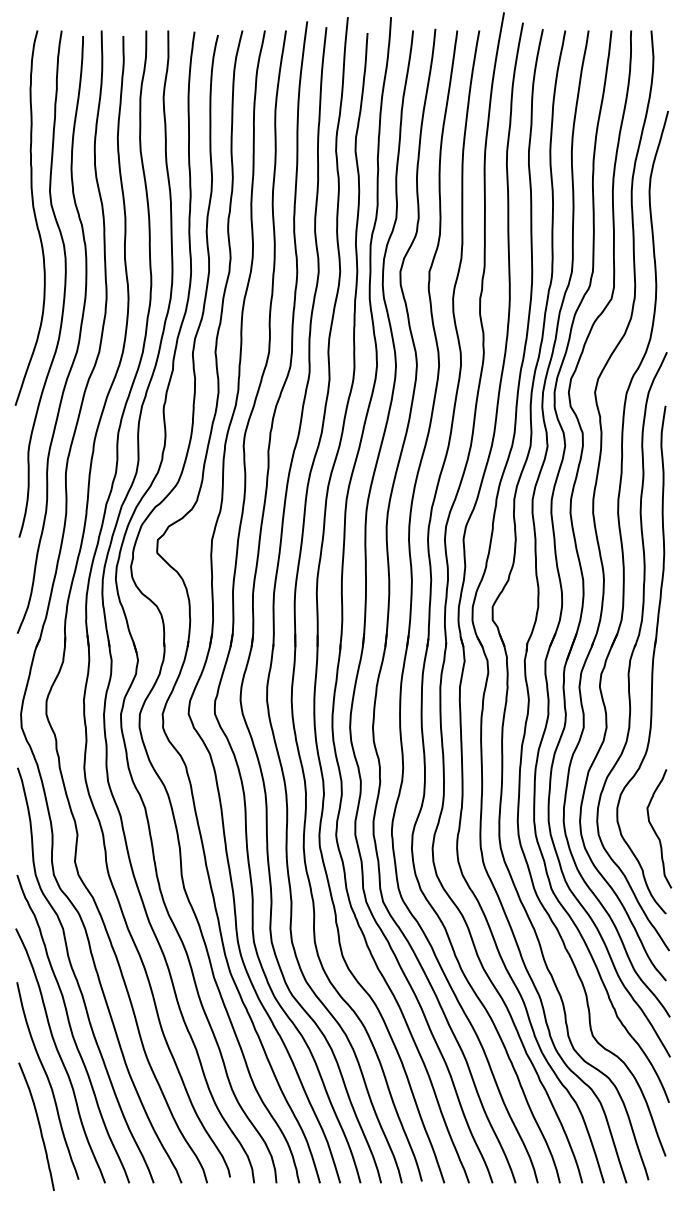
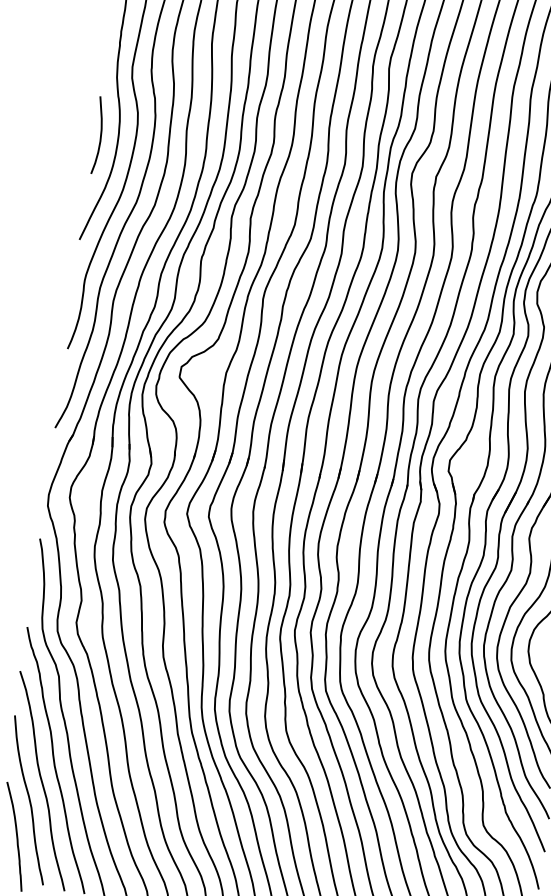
curve: (22, 278) -> (99, 135), added

